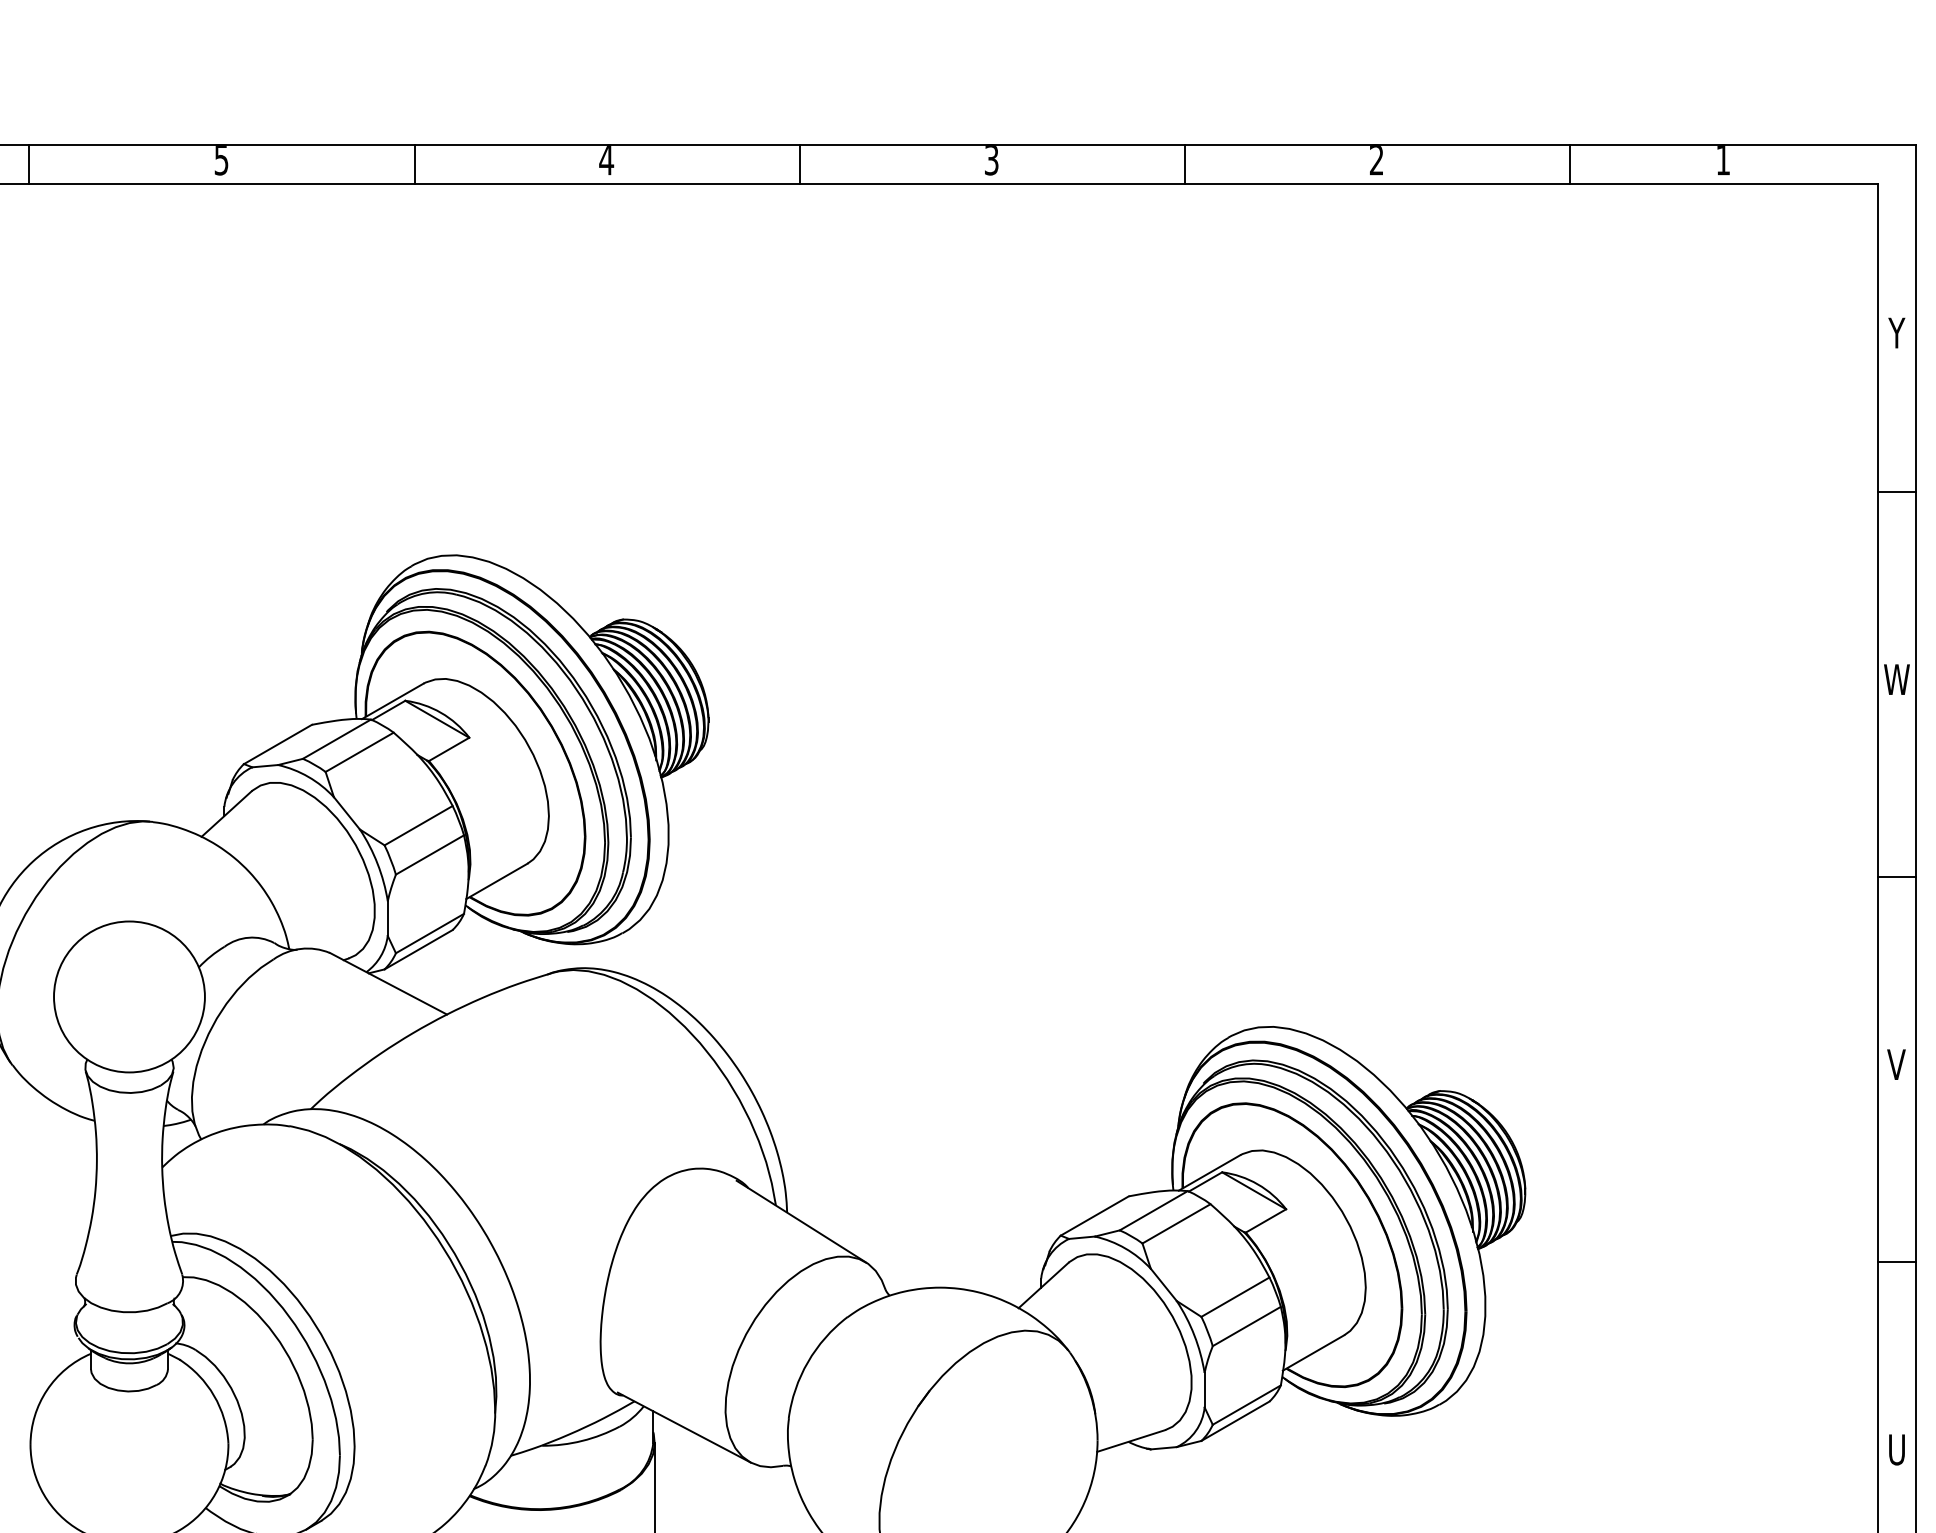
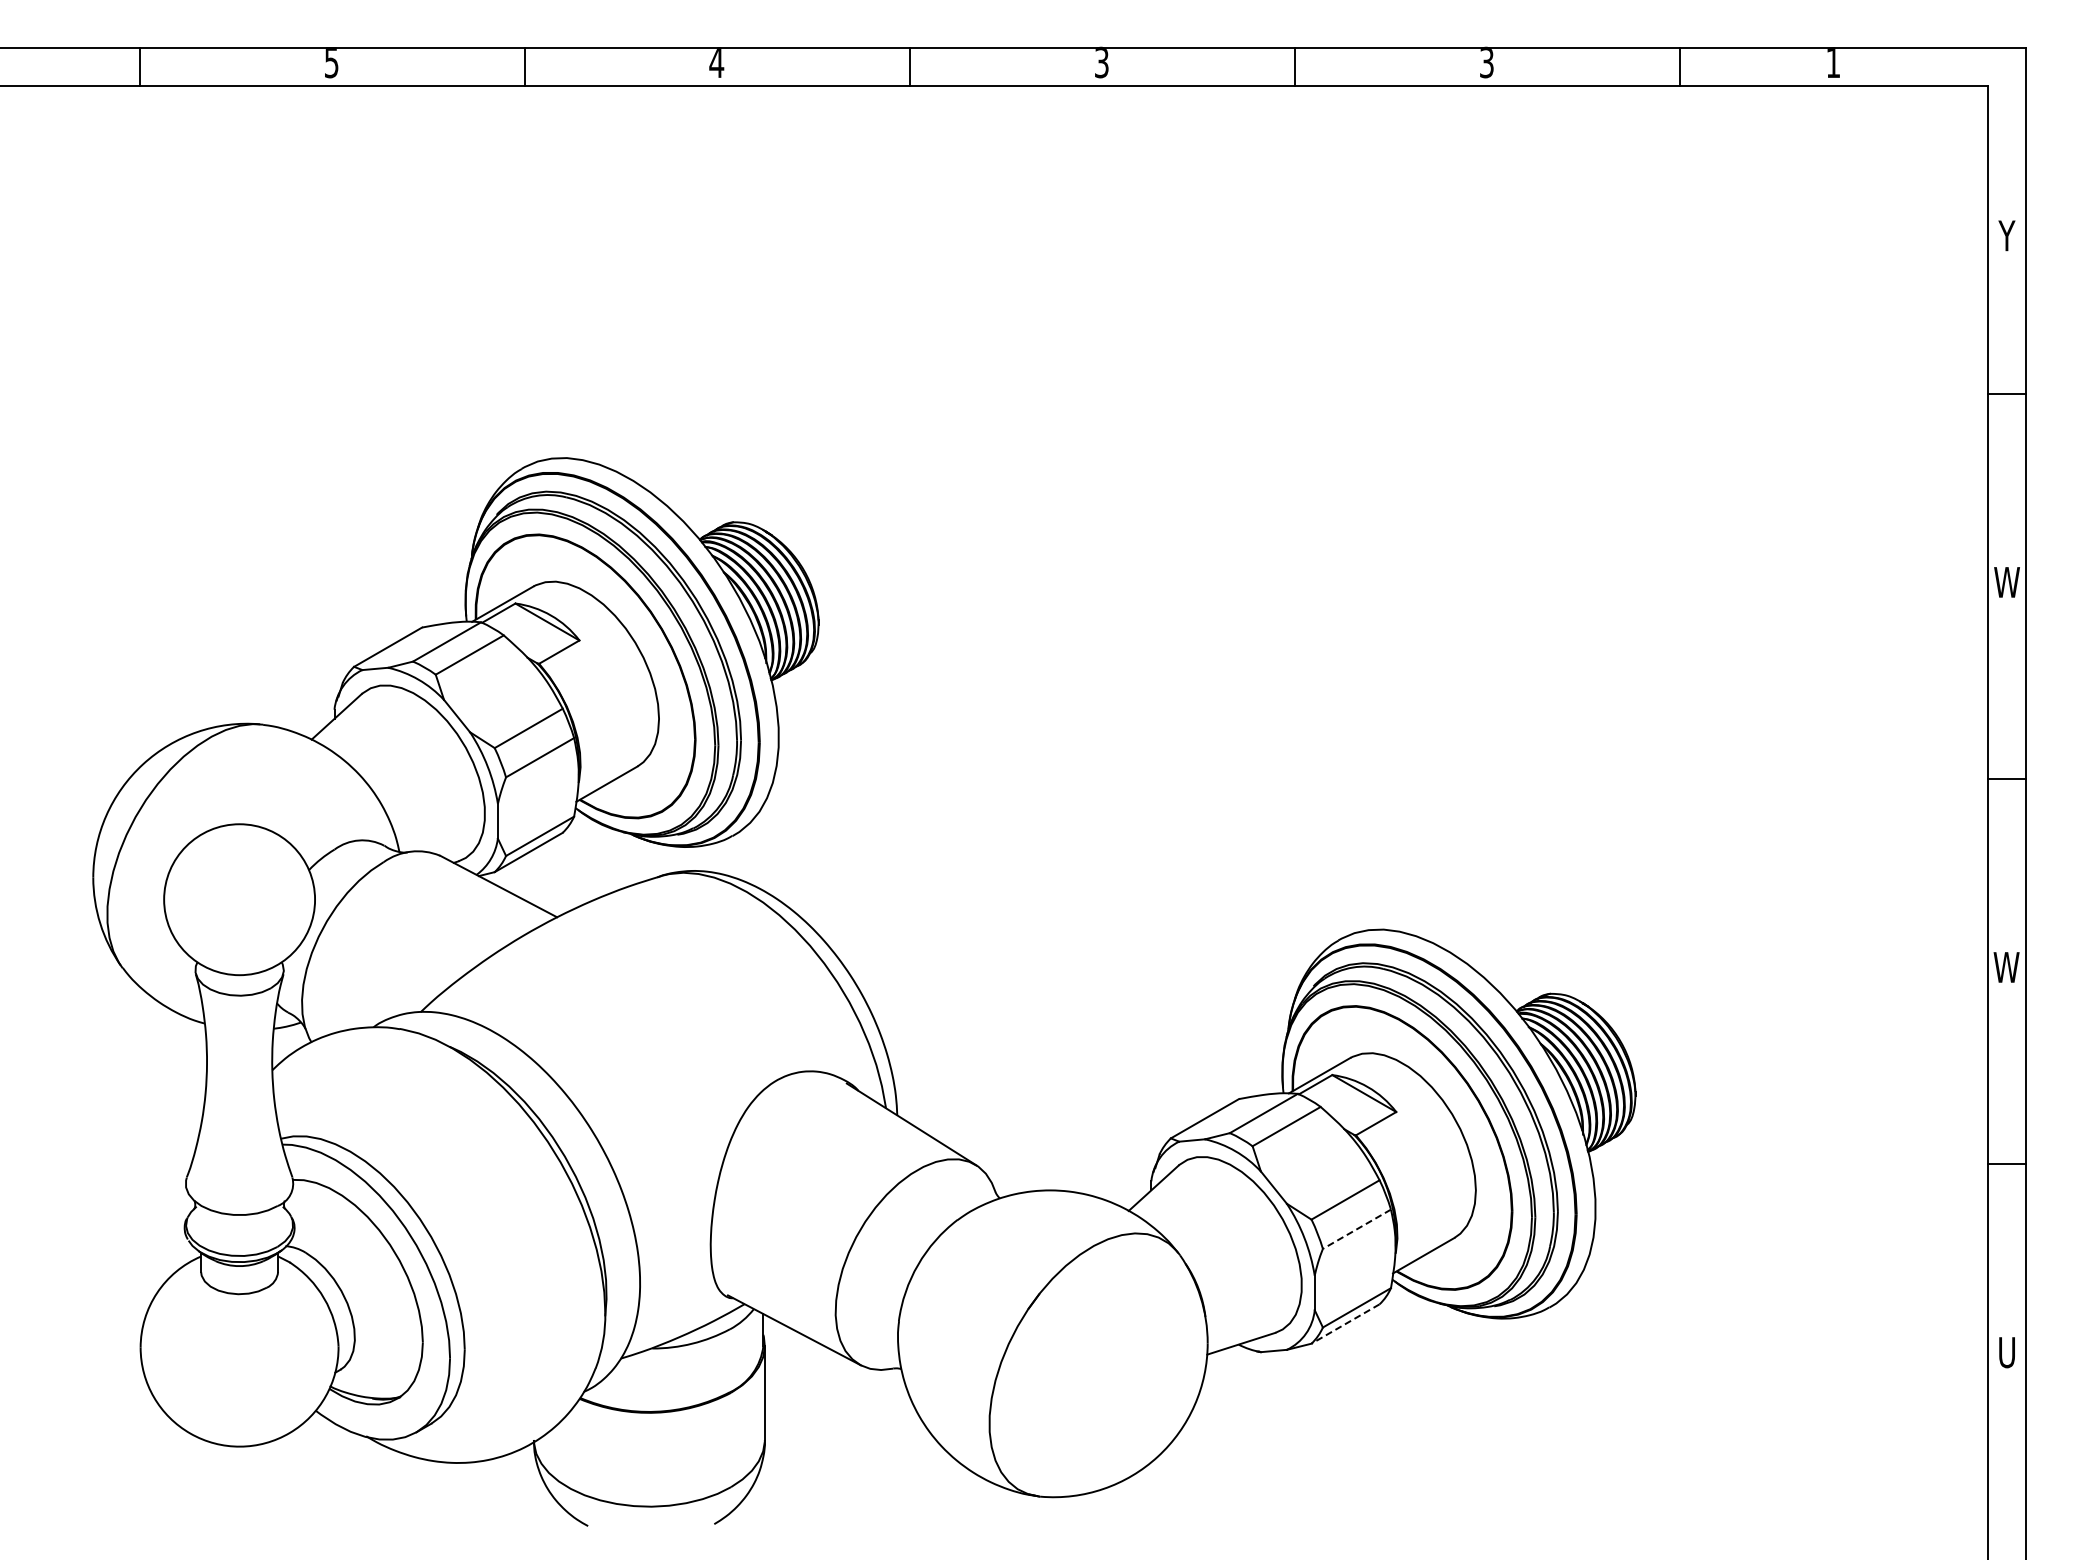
text: (1376, 160) -> (1486, 63), 2 -> 3
text: (1896, 1064) -> (2006, 967), V -> W
line: (1246, 1326) -> (1356, 1229), solid -> dashed
line: (1235, 1421) -> (1345, 1324), solid -> dashed

